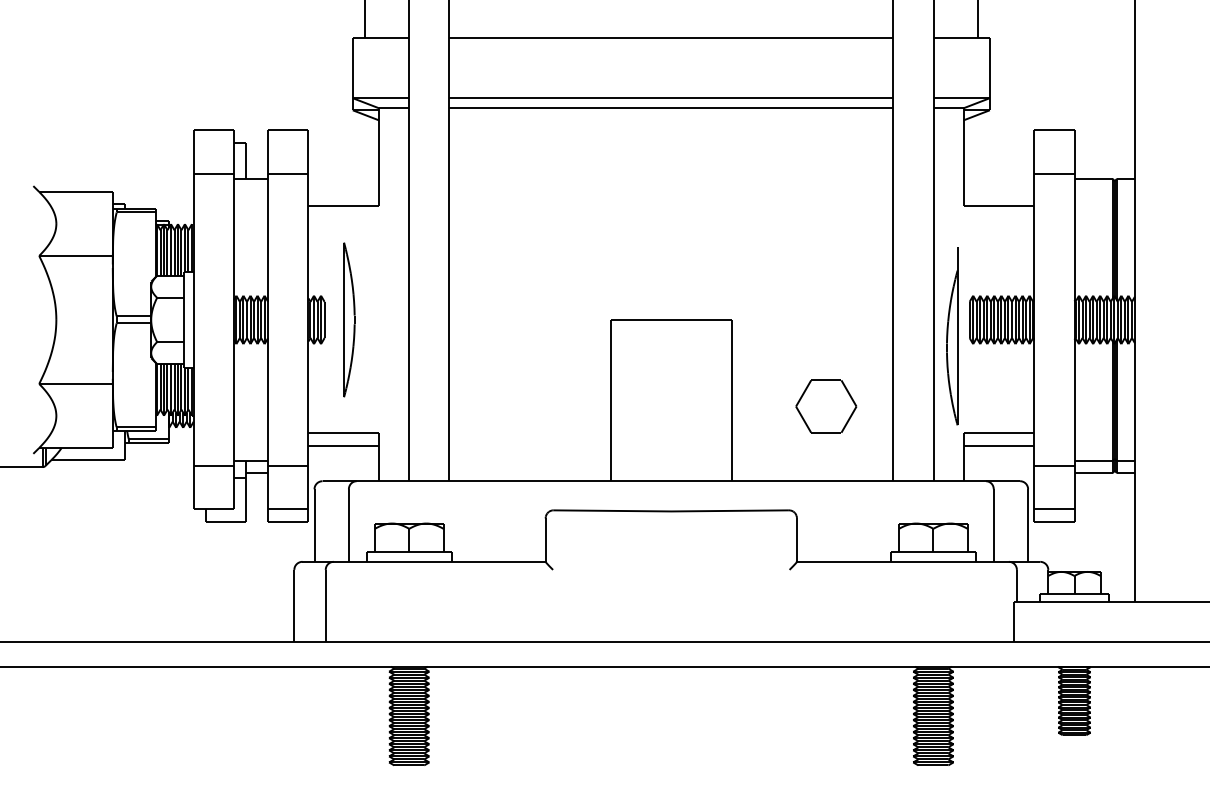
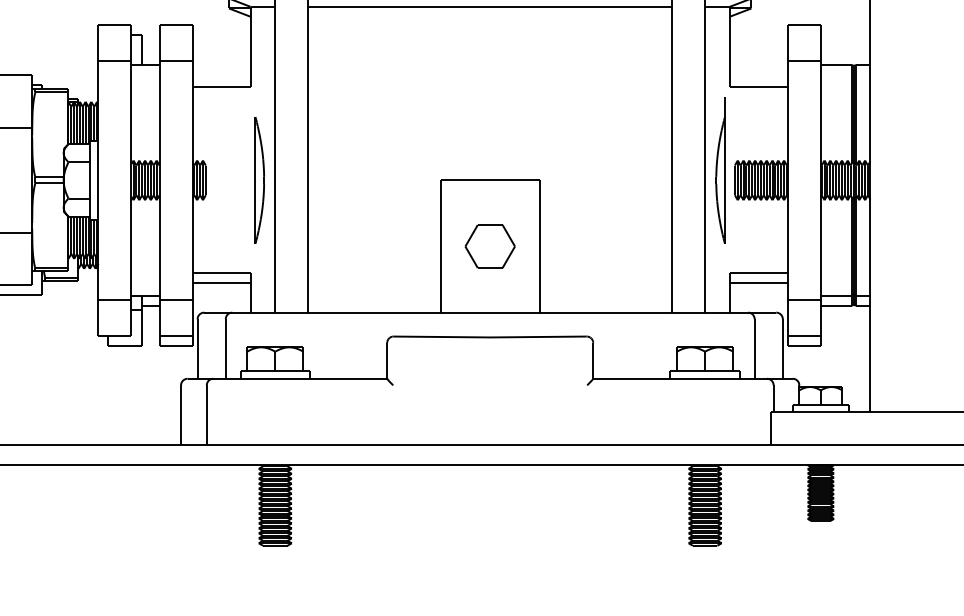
part: (349, 319) -> (259, 180), moved
part: (952, 336) -> (720, 171), moved
part: (826, 406) -> (490, 246), moved

